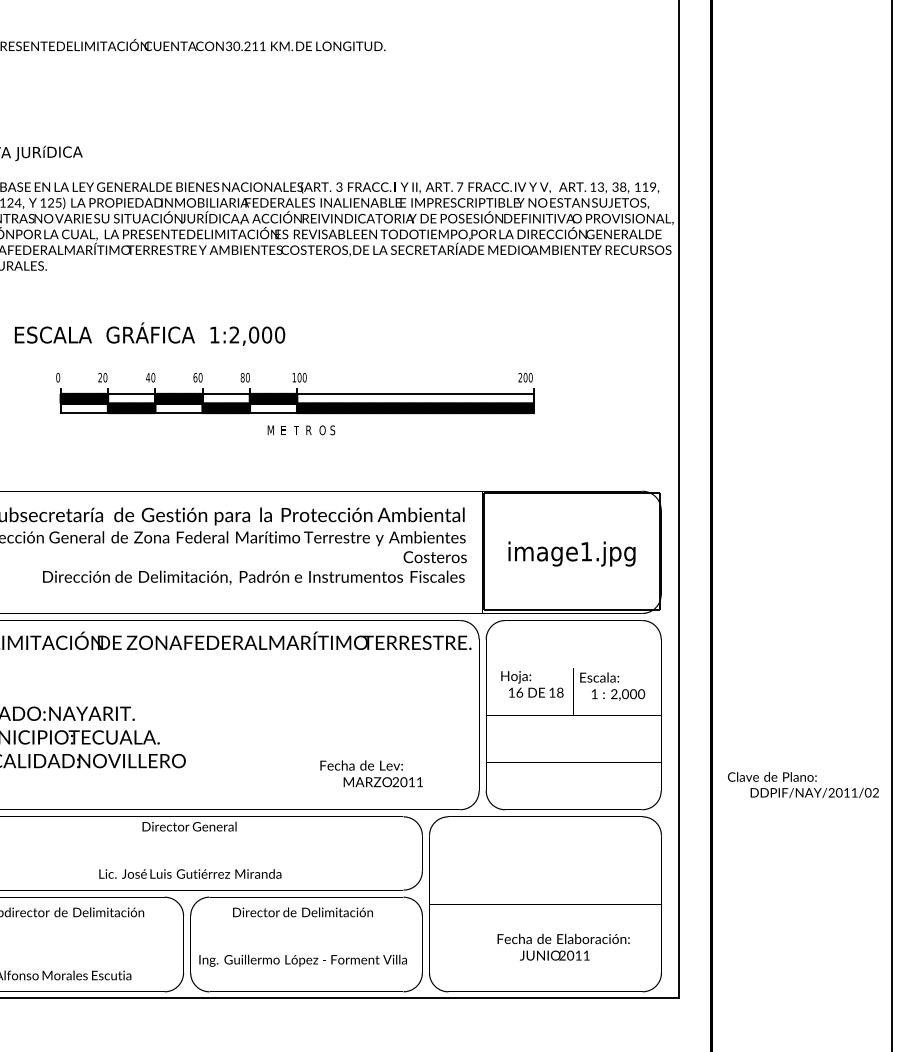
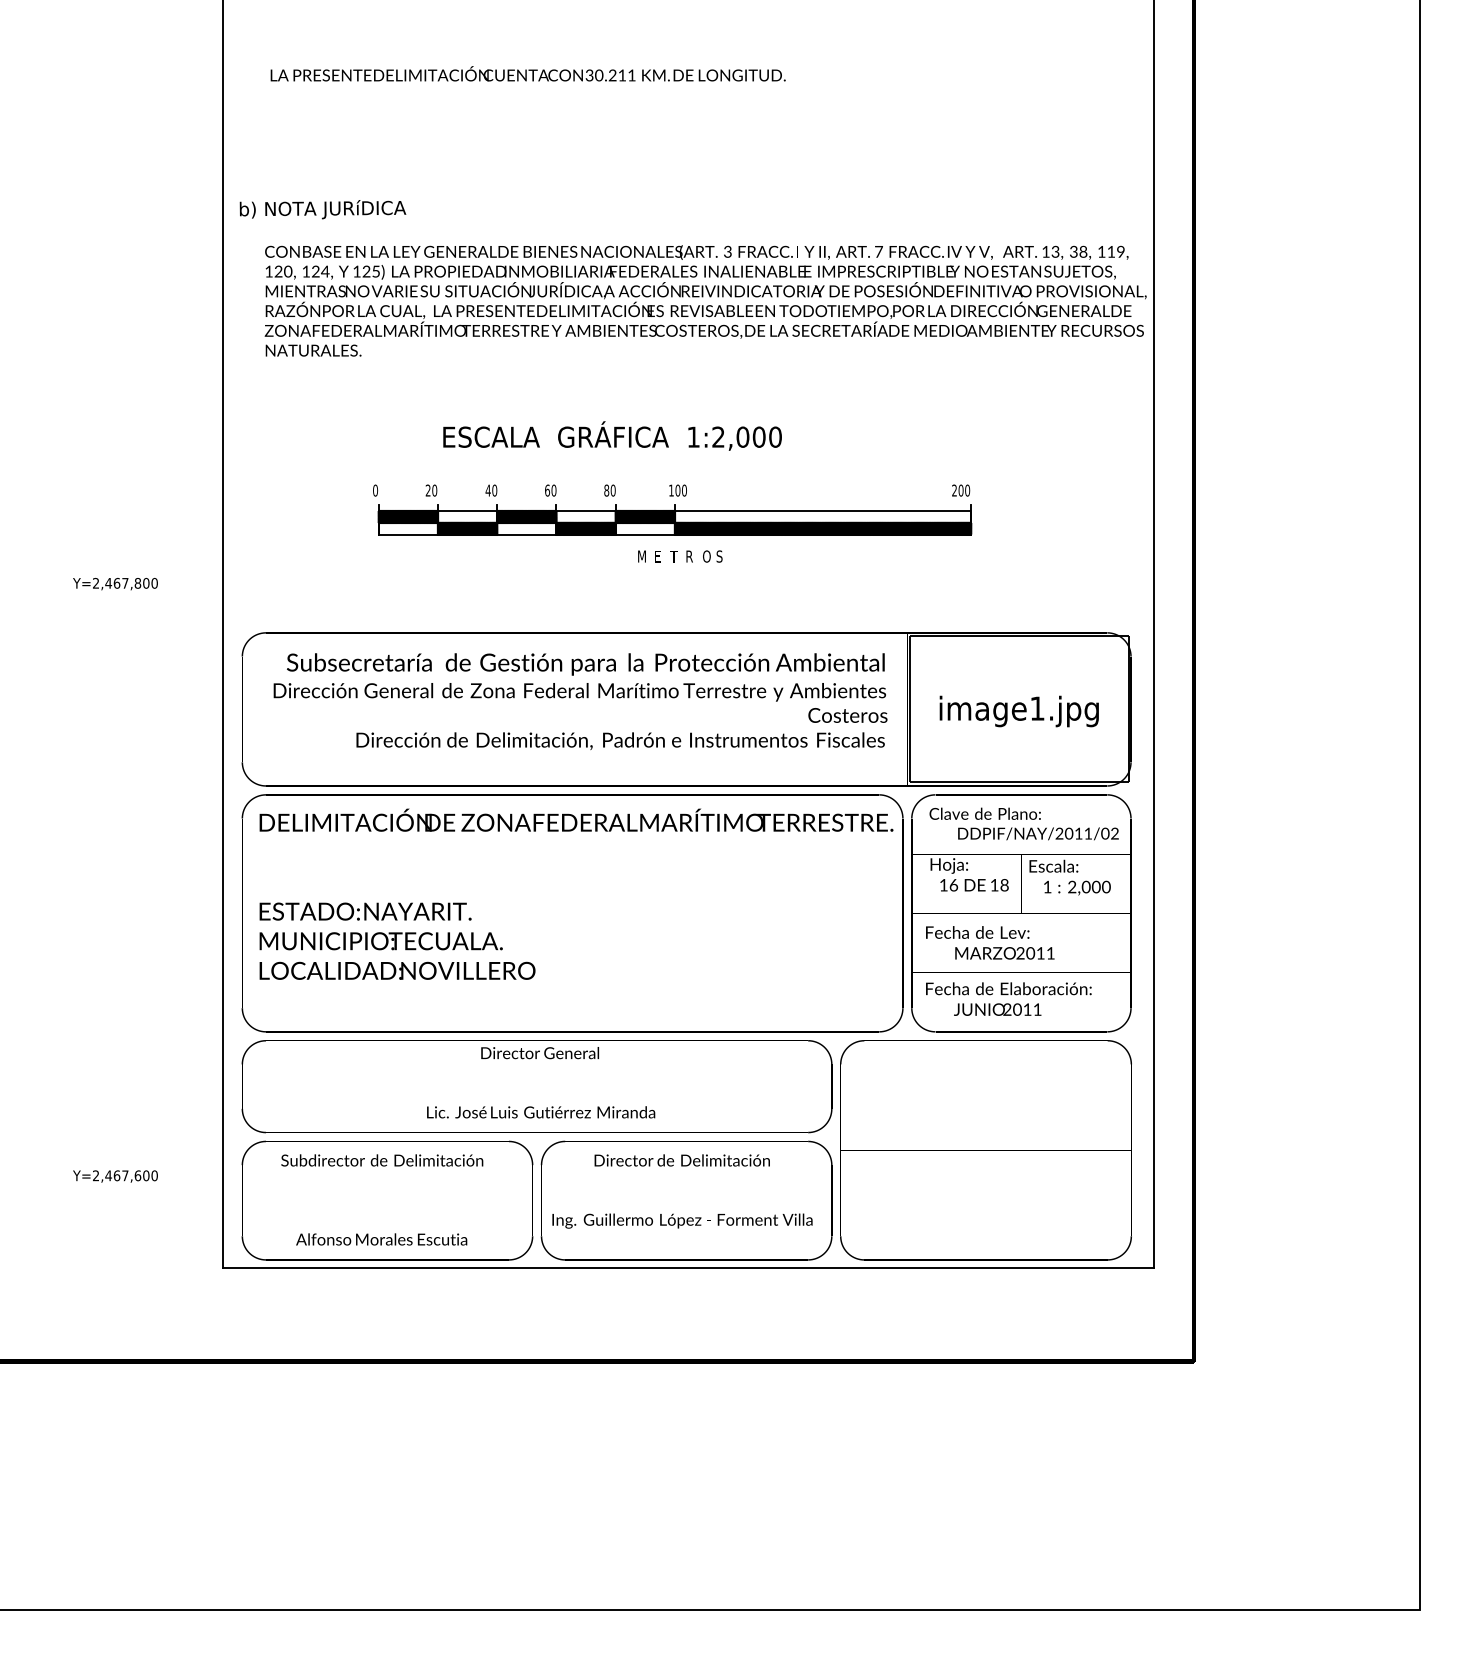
text: (149, 333) -> (612, 435), moved
text: (371, 773) -> (990, 942), moved
text: (802, 784) -> (1023, 823), moved
text: (563, 946) -> (1008, 998), moved

